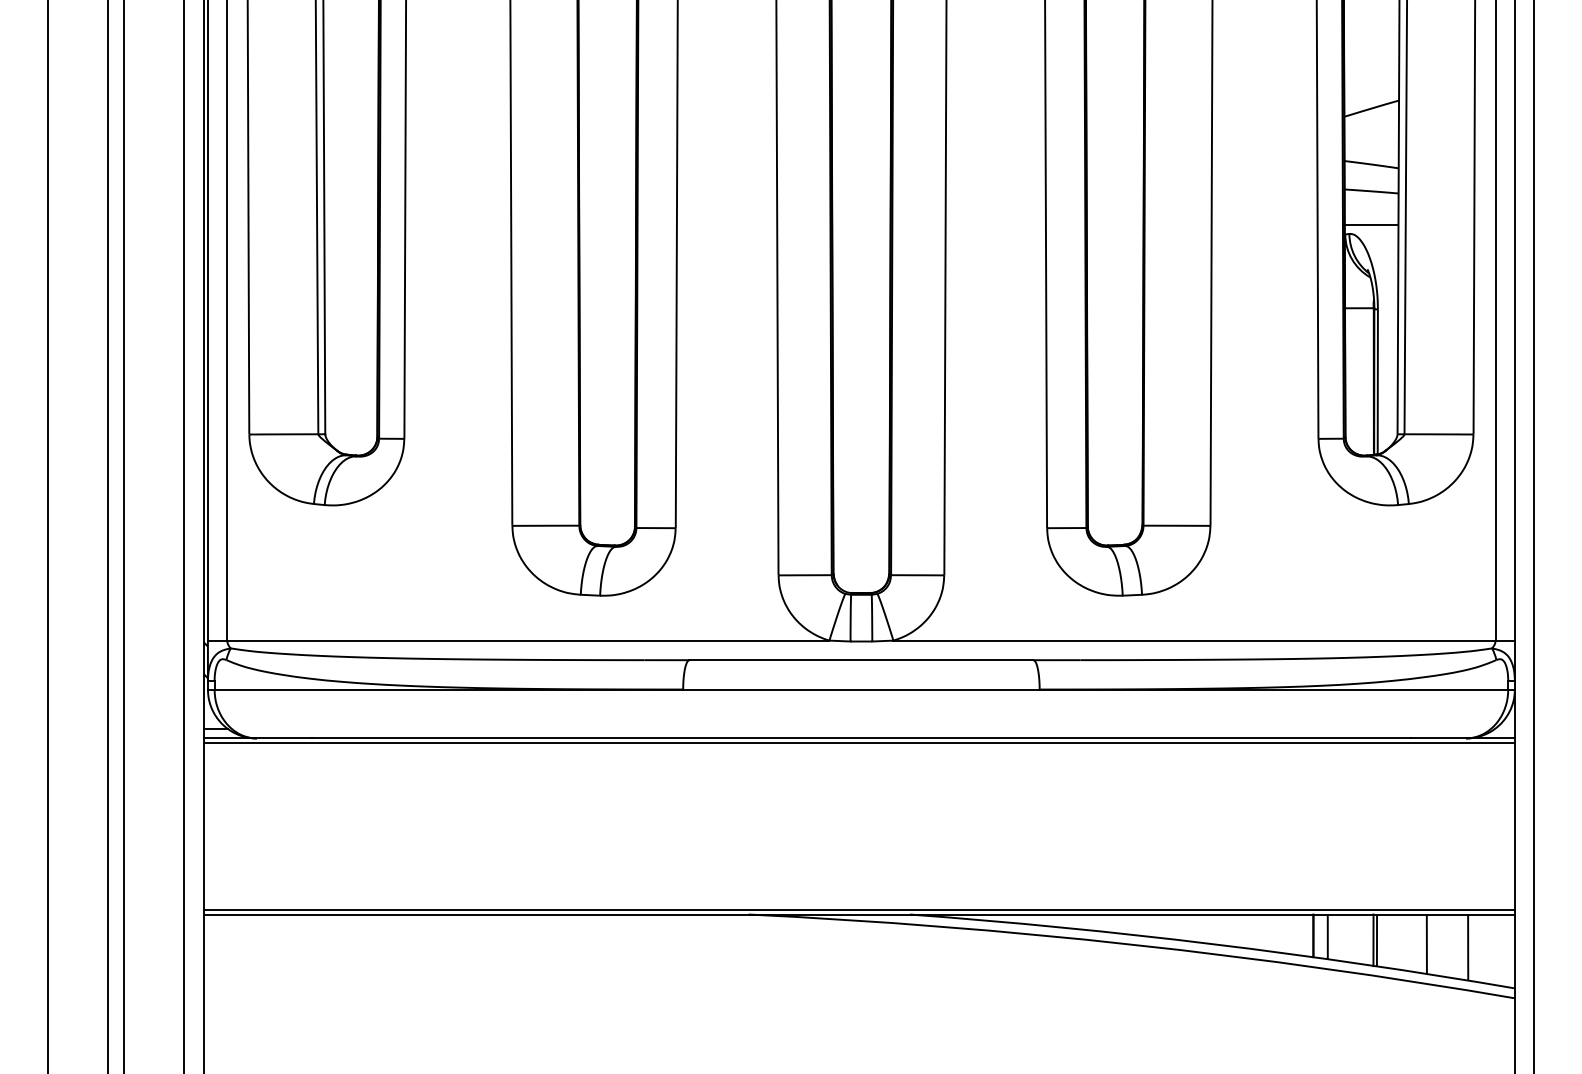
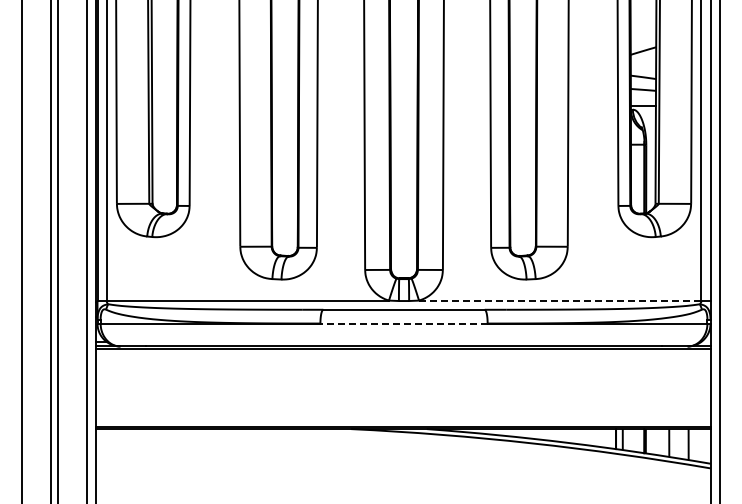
line: (1194, 640) -> (560, 300), solid -> dashed
line: (862, 689) -> (404, 323), solid -> dashed

